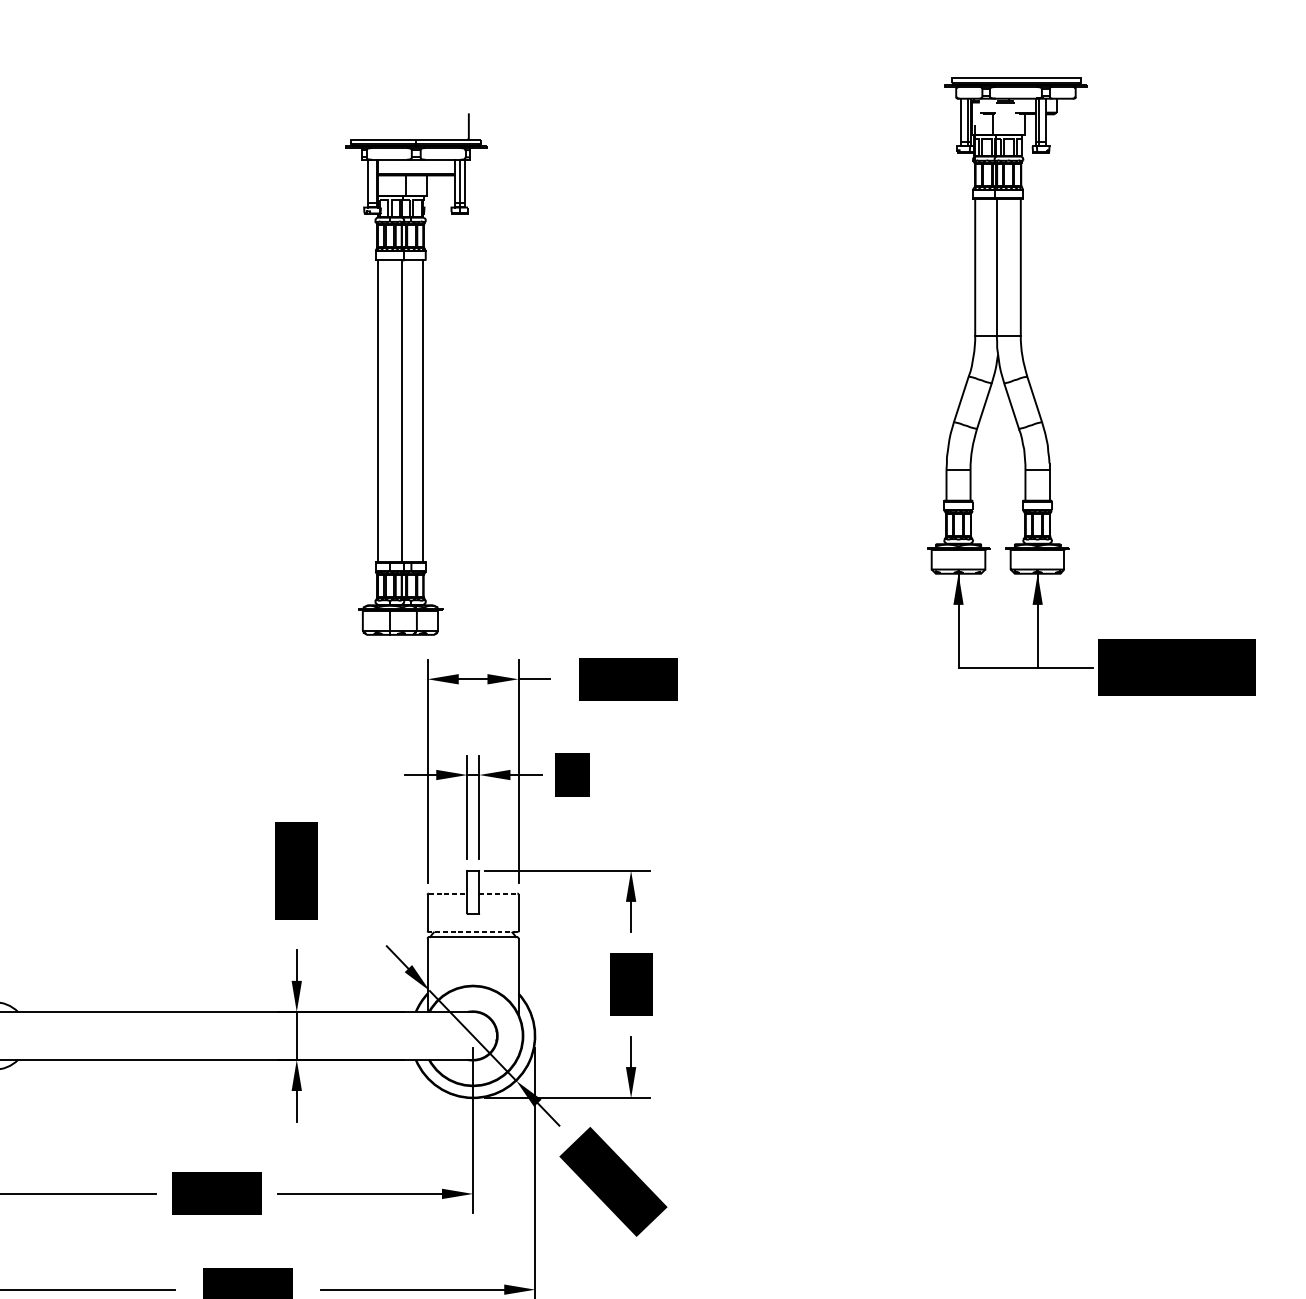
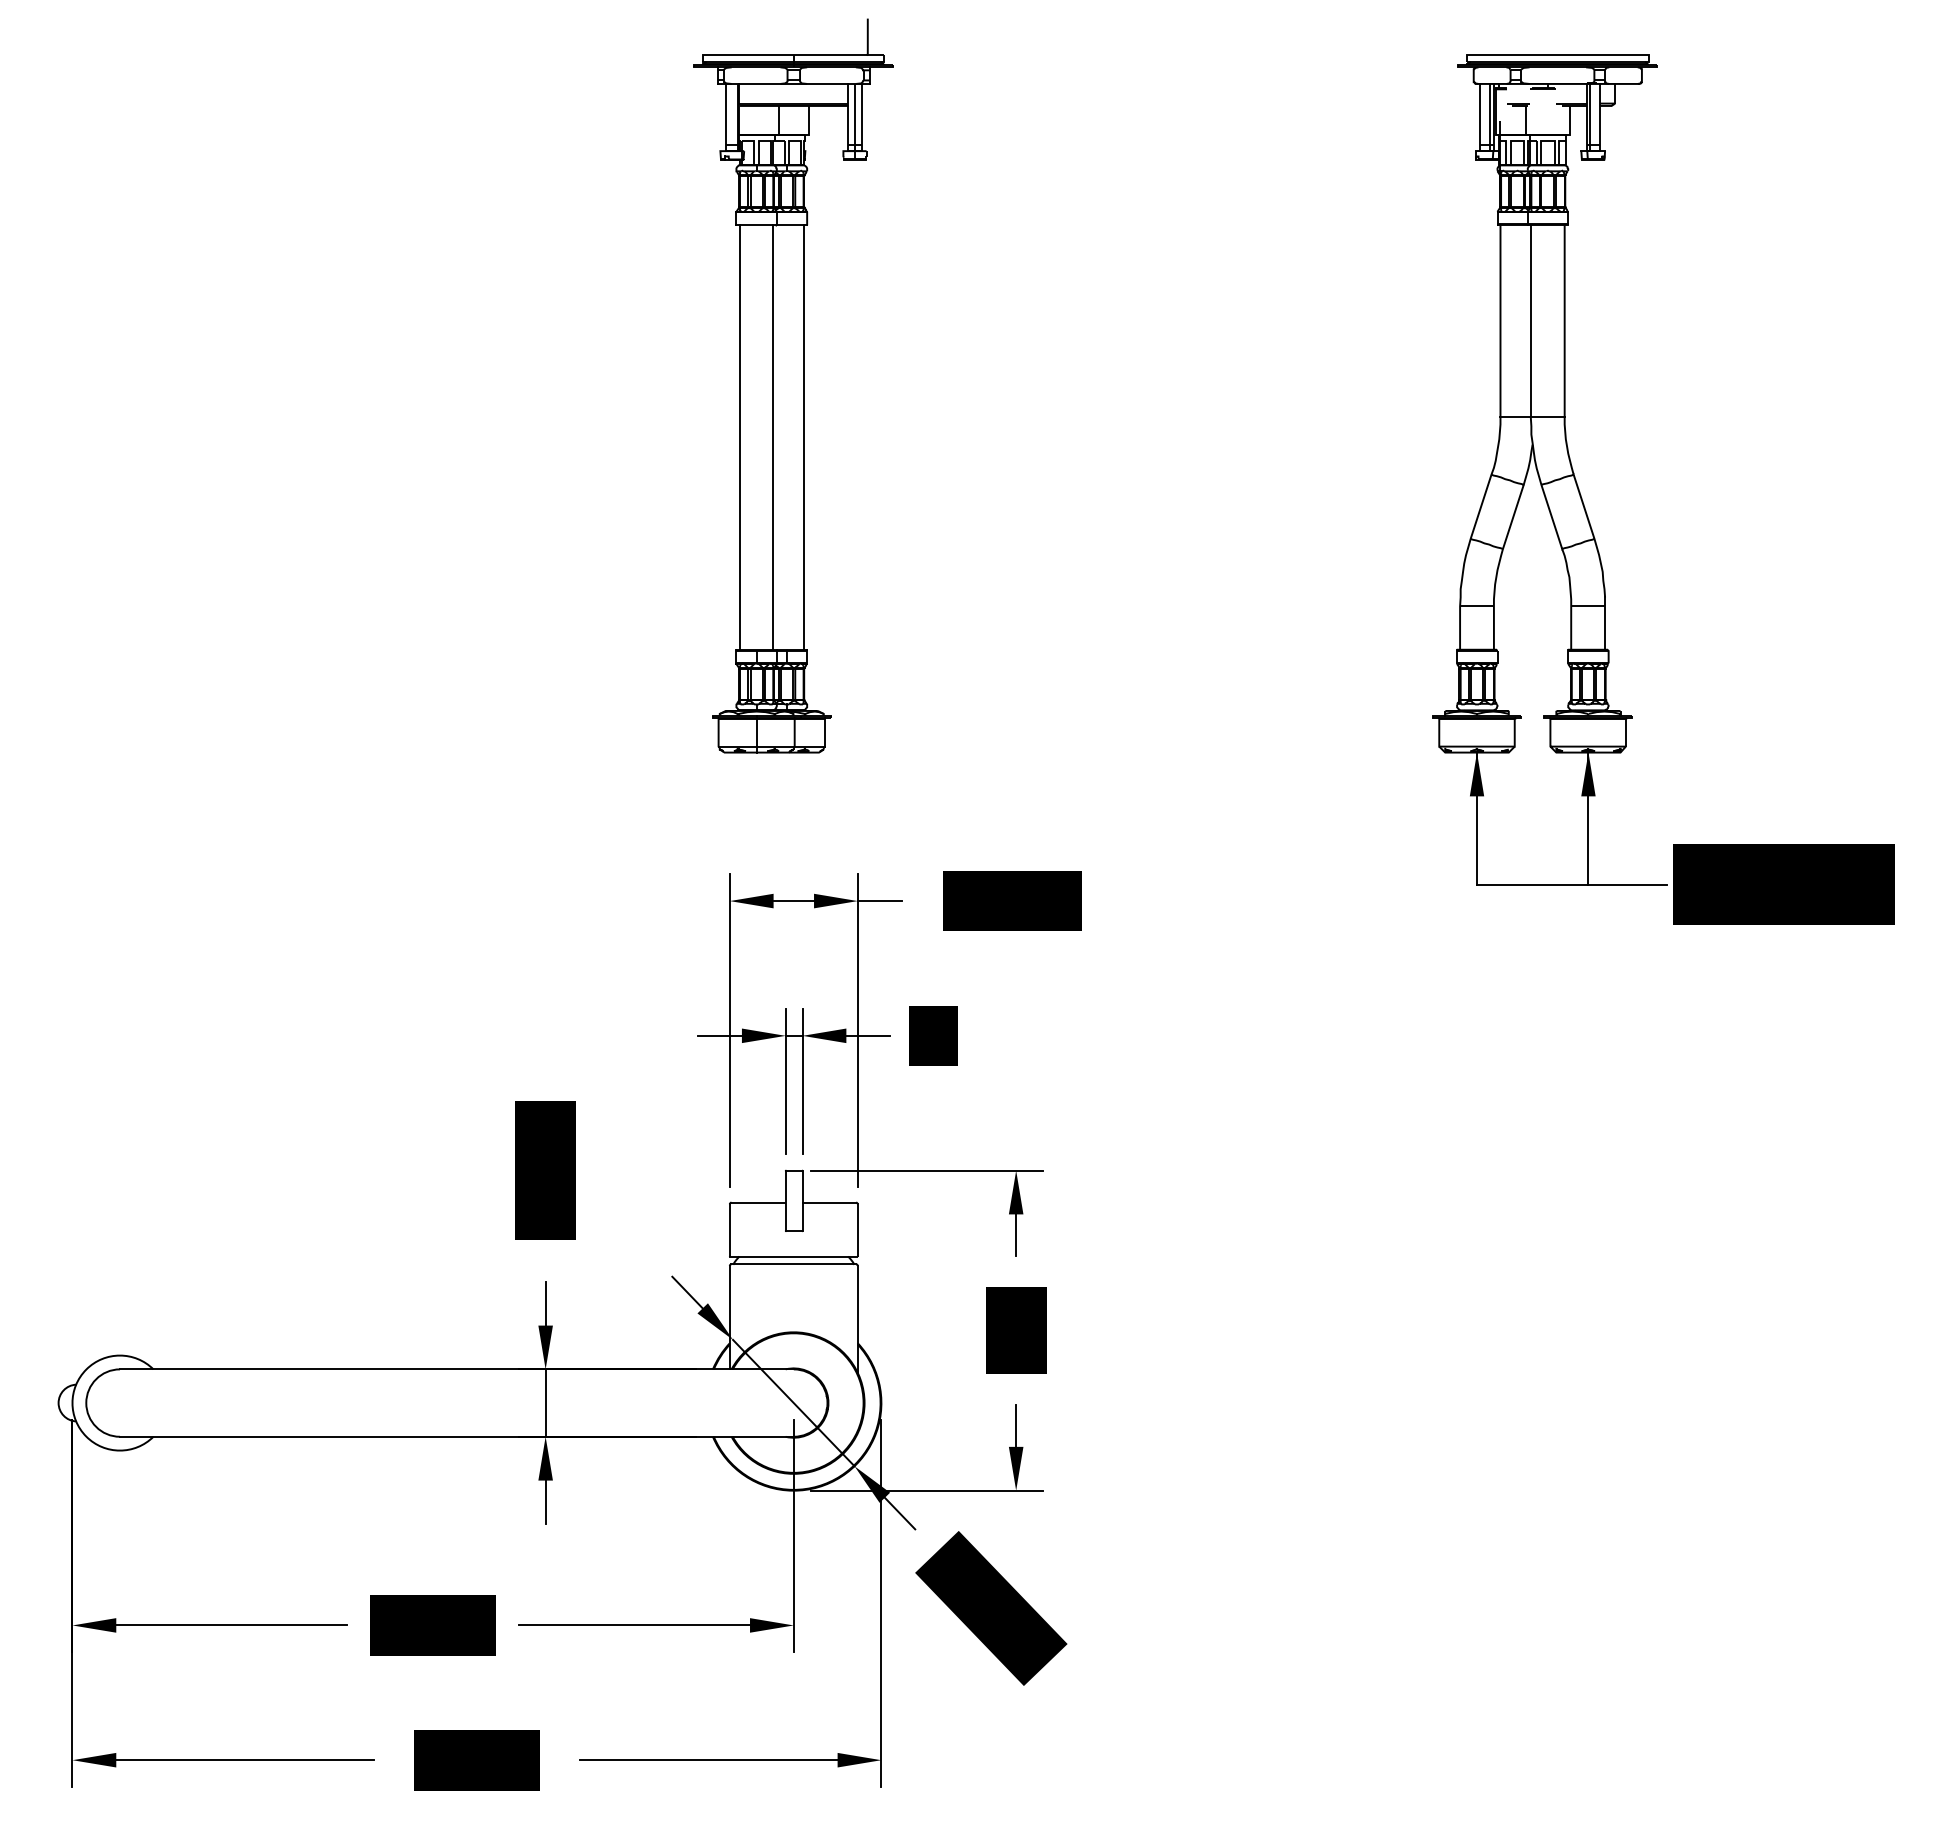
part: (416, 374) -> (793, 385), moved
line: (448, 893) -> (758, 1202), dashed -> solid
line: (498, 893) -> (829, 1202), dashed -> solid
line: (472, 931) -> (793, 1256), dashed -> solid

